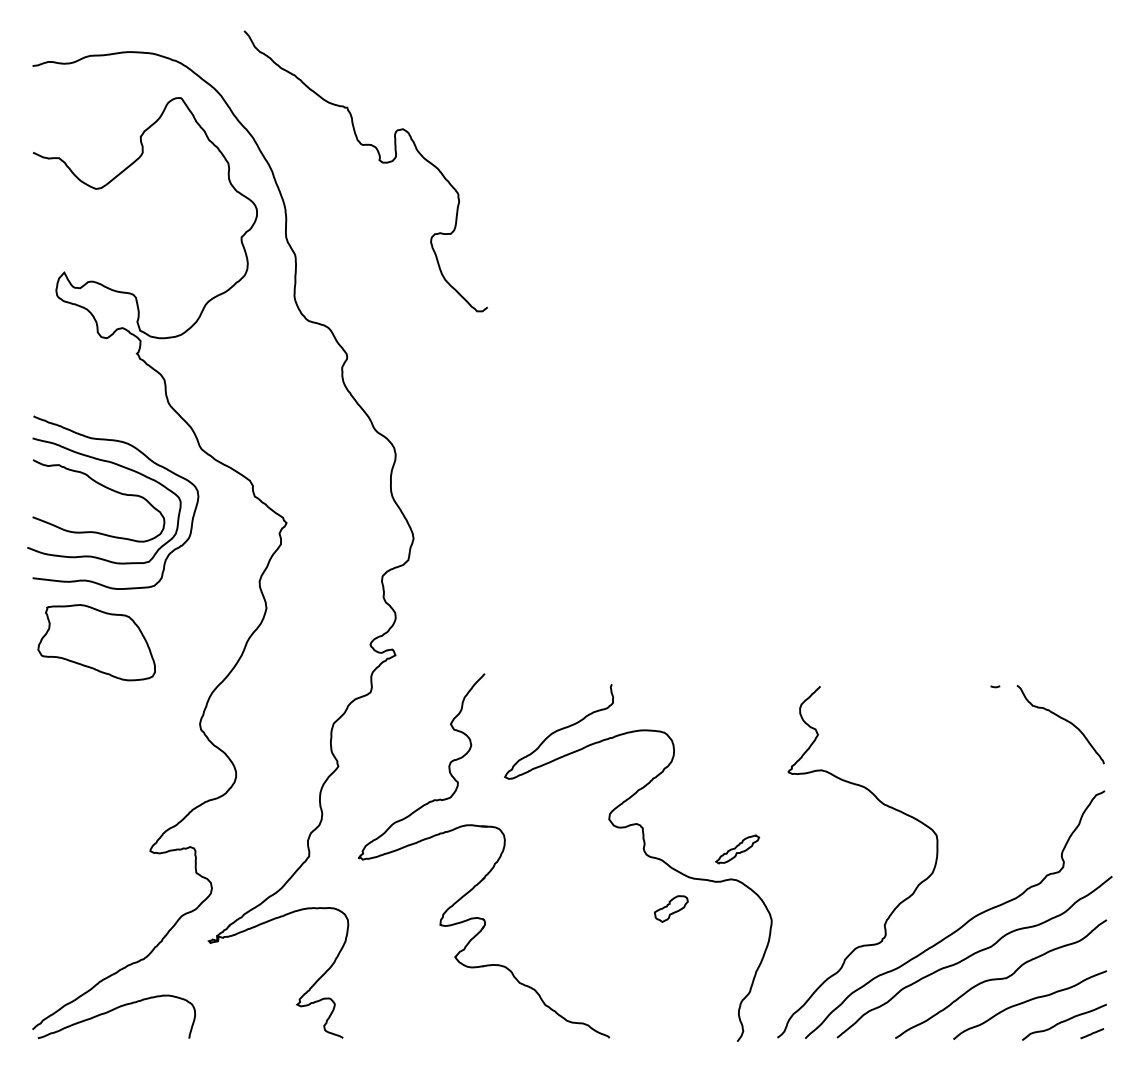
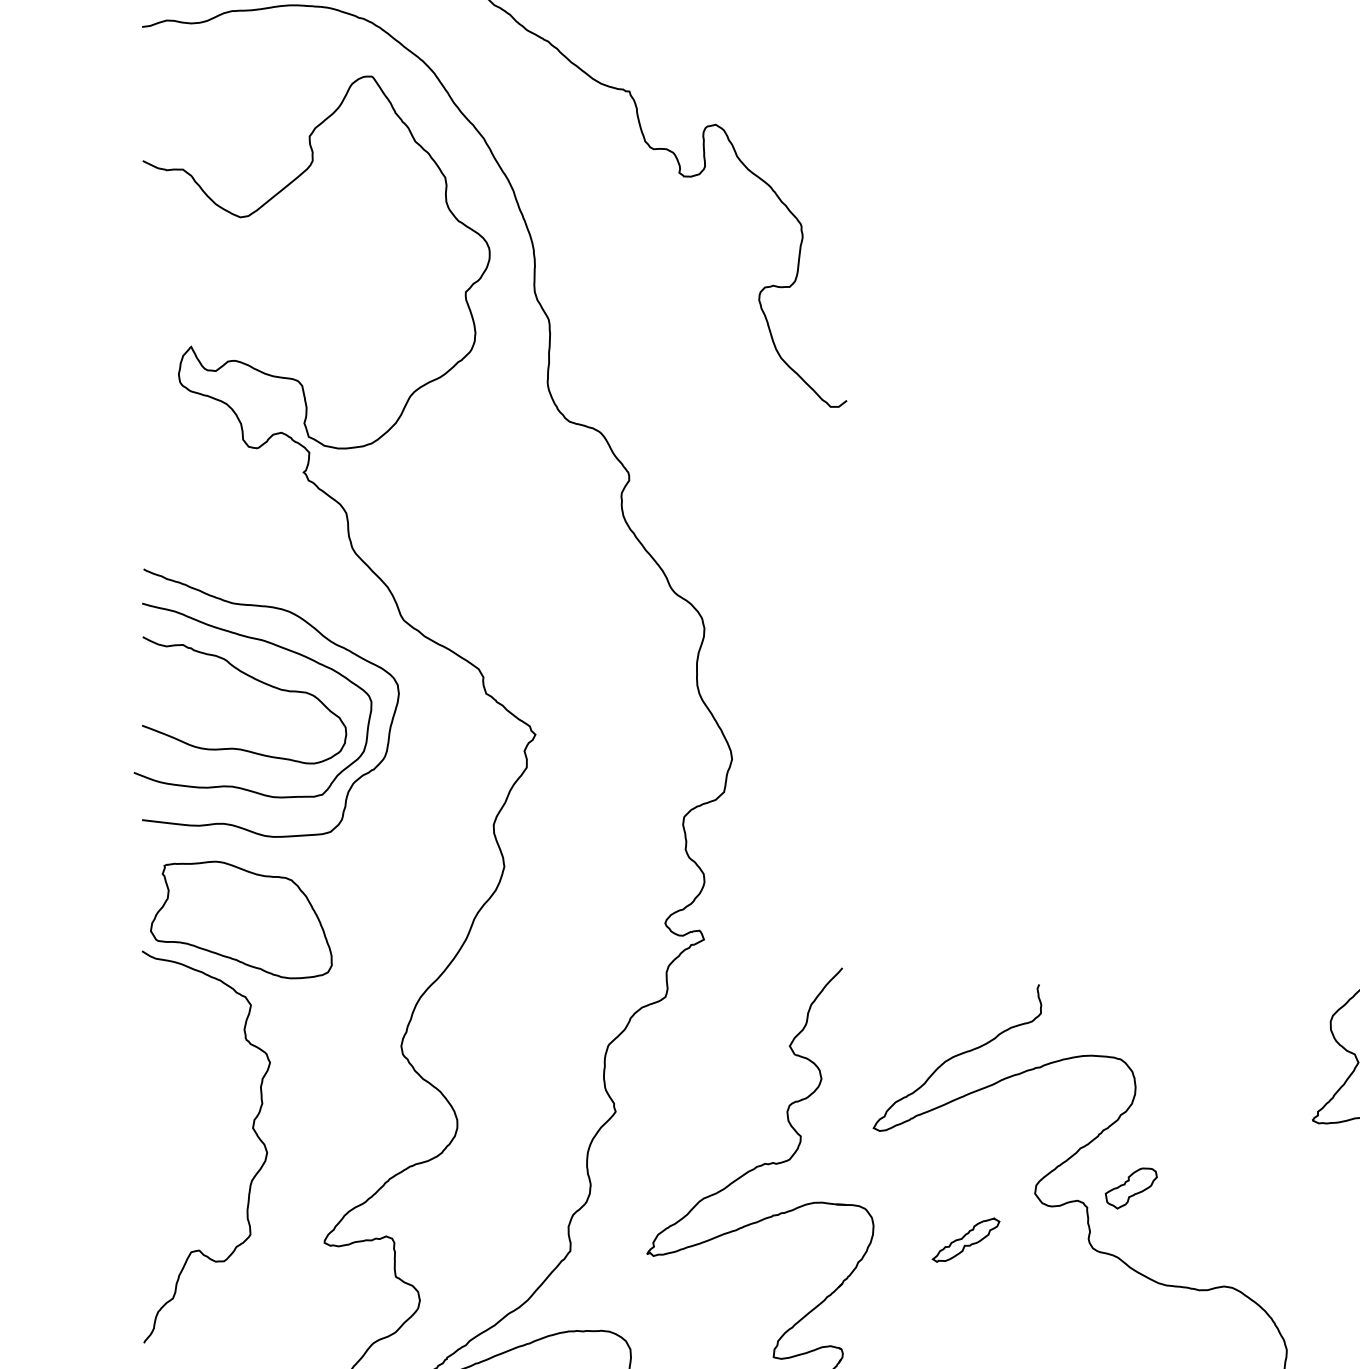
curve: (103, 777) -> (251, 1128), added
part: (737, 849) -> (965, 1240), moved
part: (671, 908) -> (1131, 1187), moved

